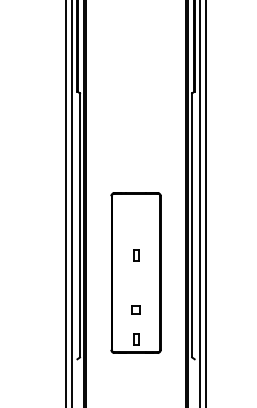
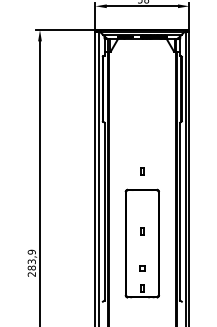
part: (136, 165) -> (142, 171), added

